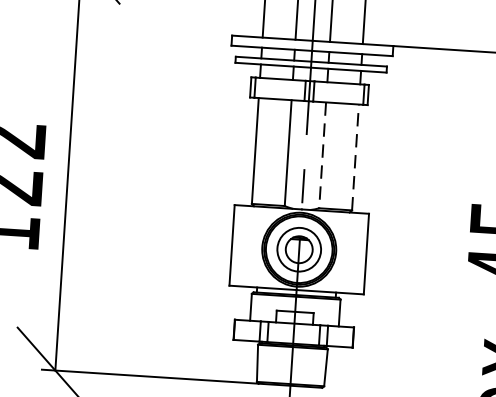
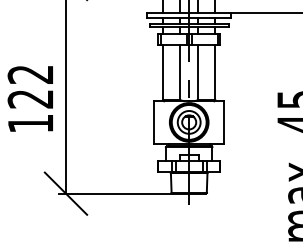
line: (323, 155) -> (198, 72), dashed -> solid
line: (355, 157) -> (215, 72), dashed -> solid

